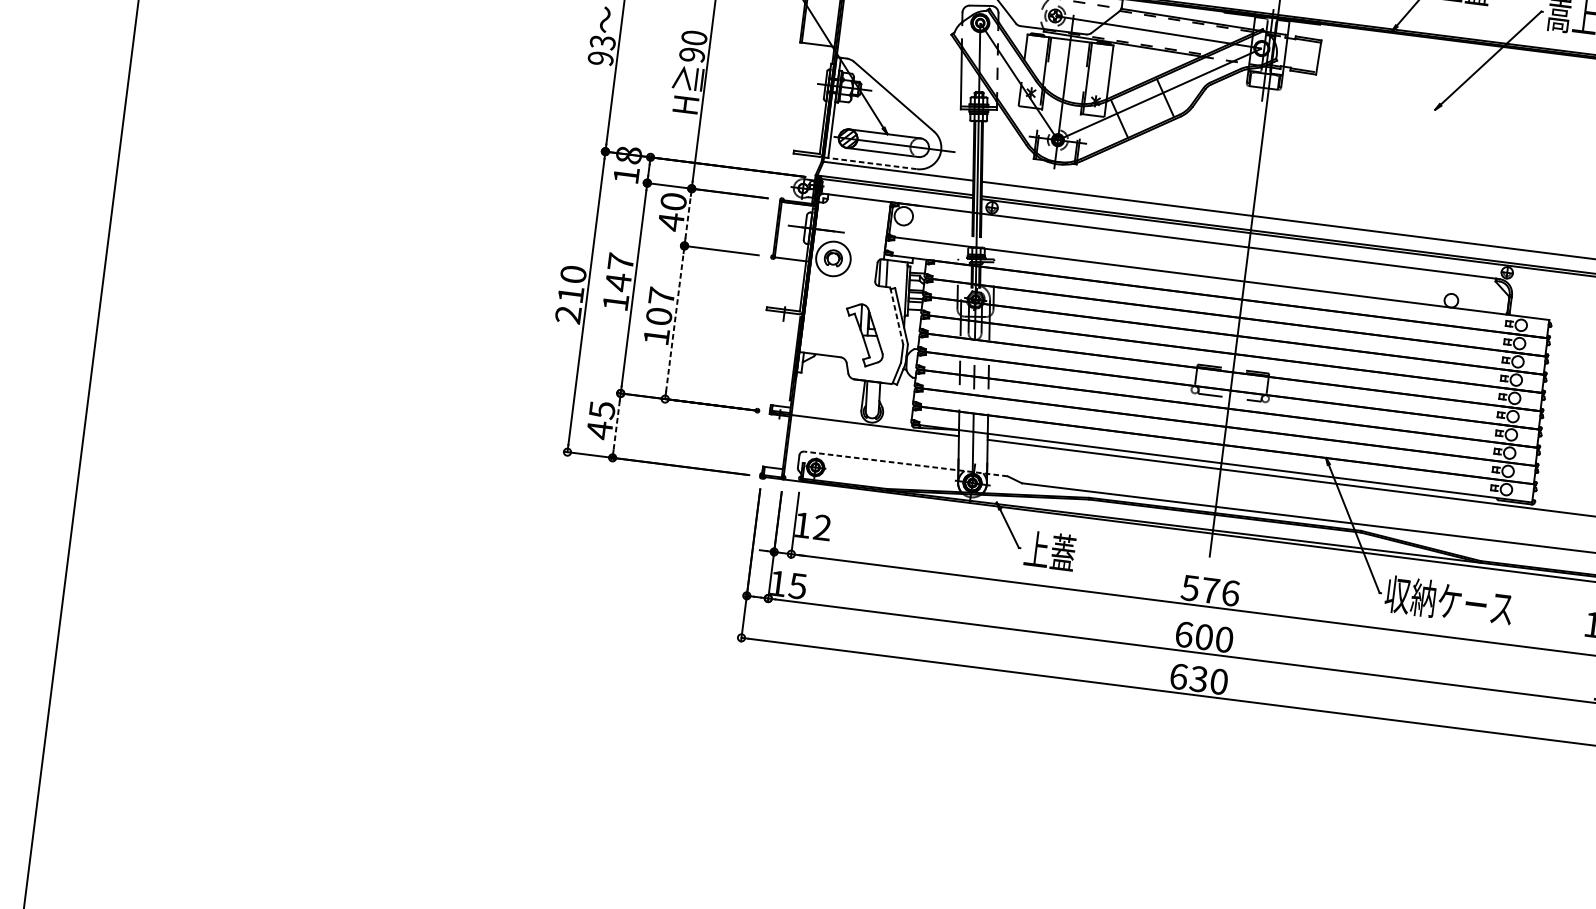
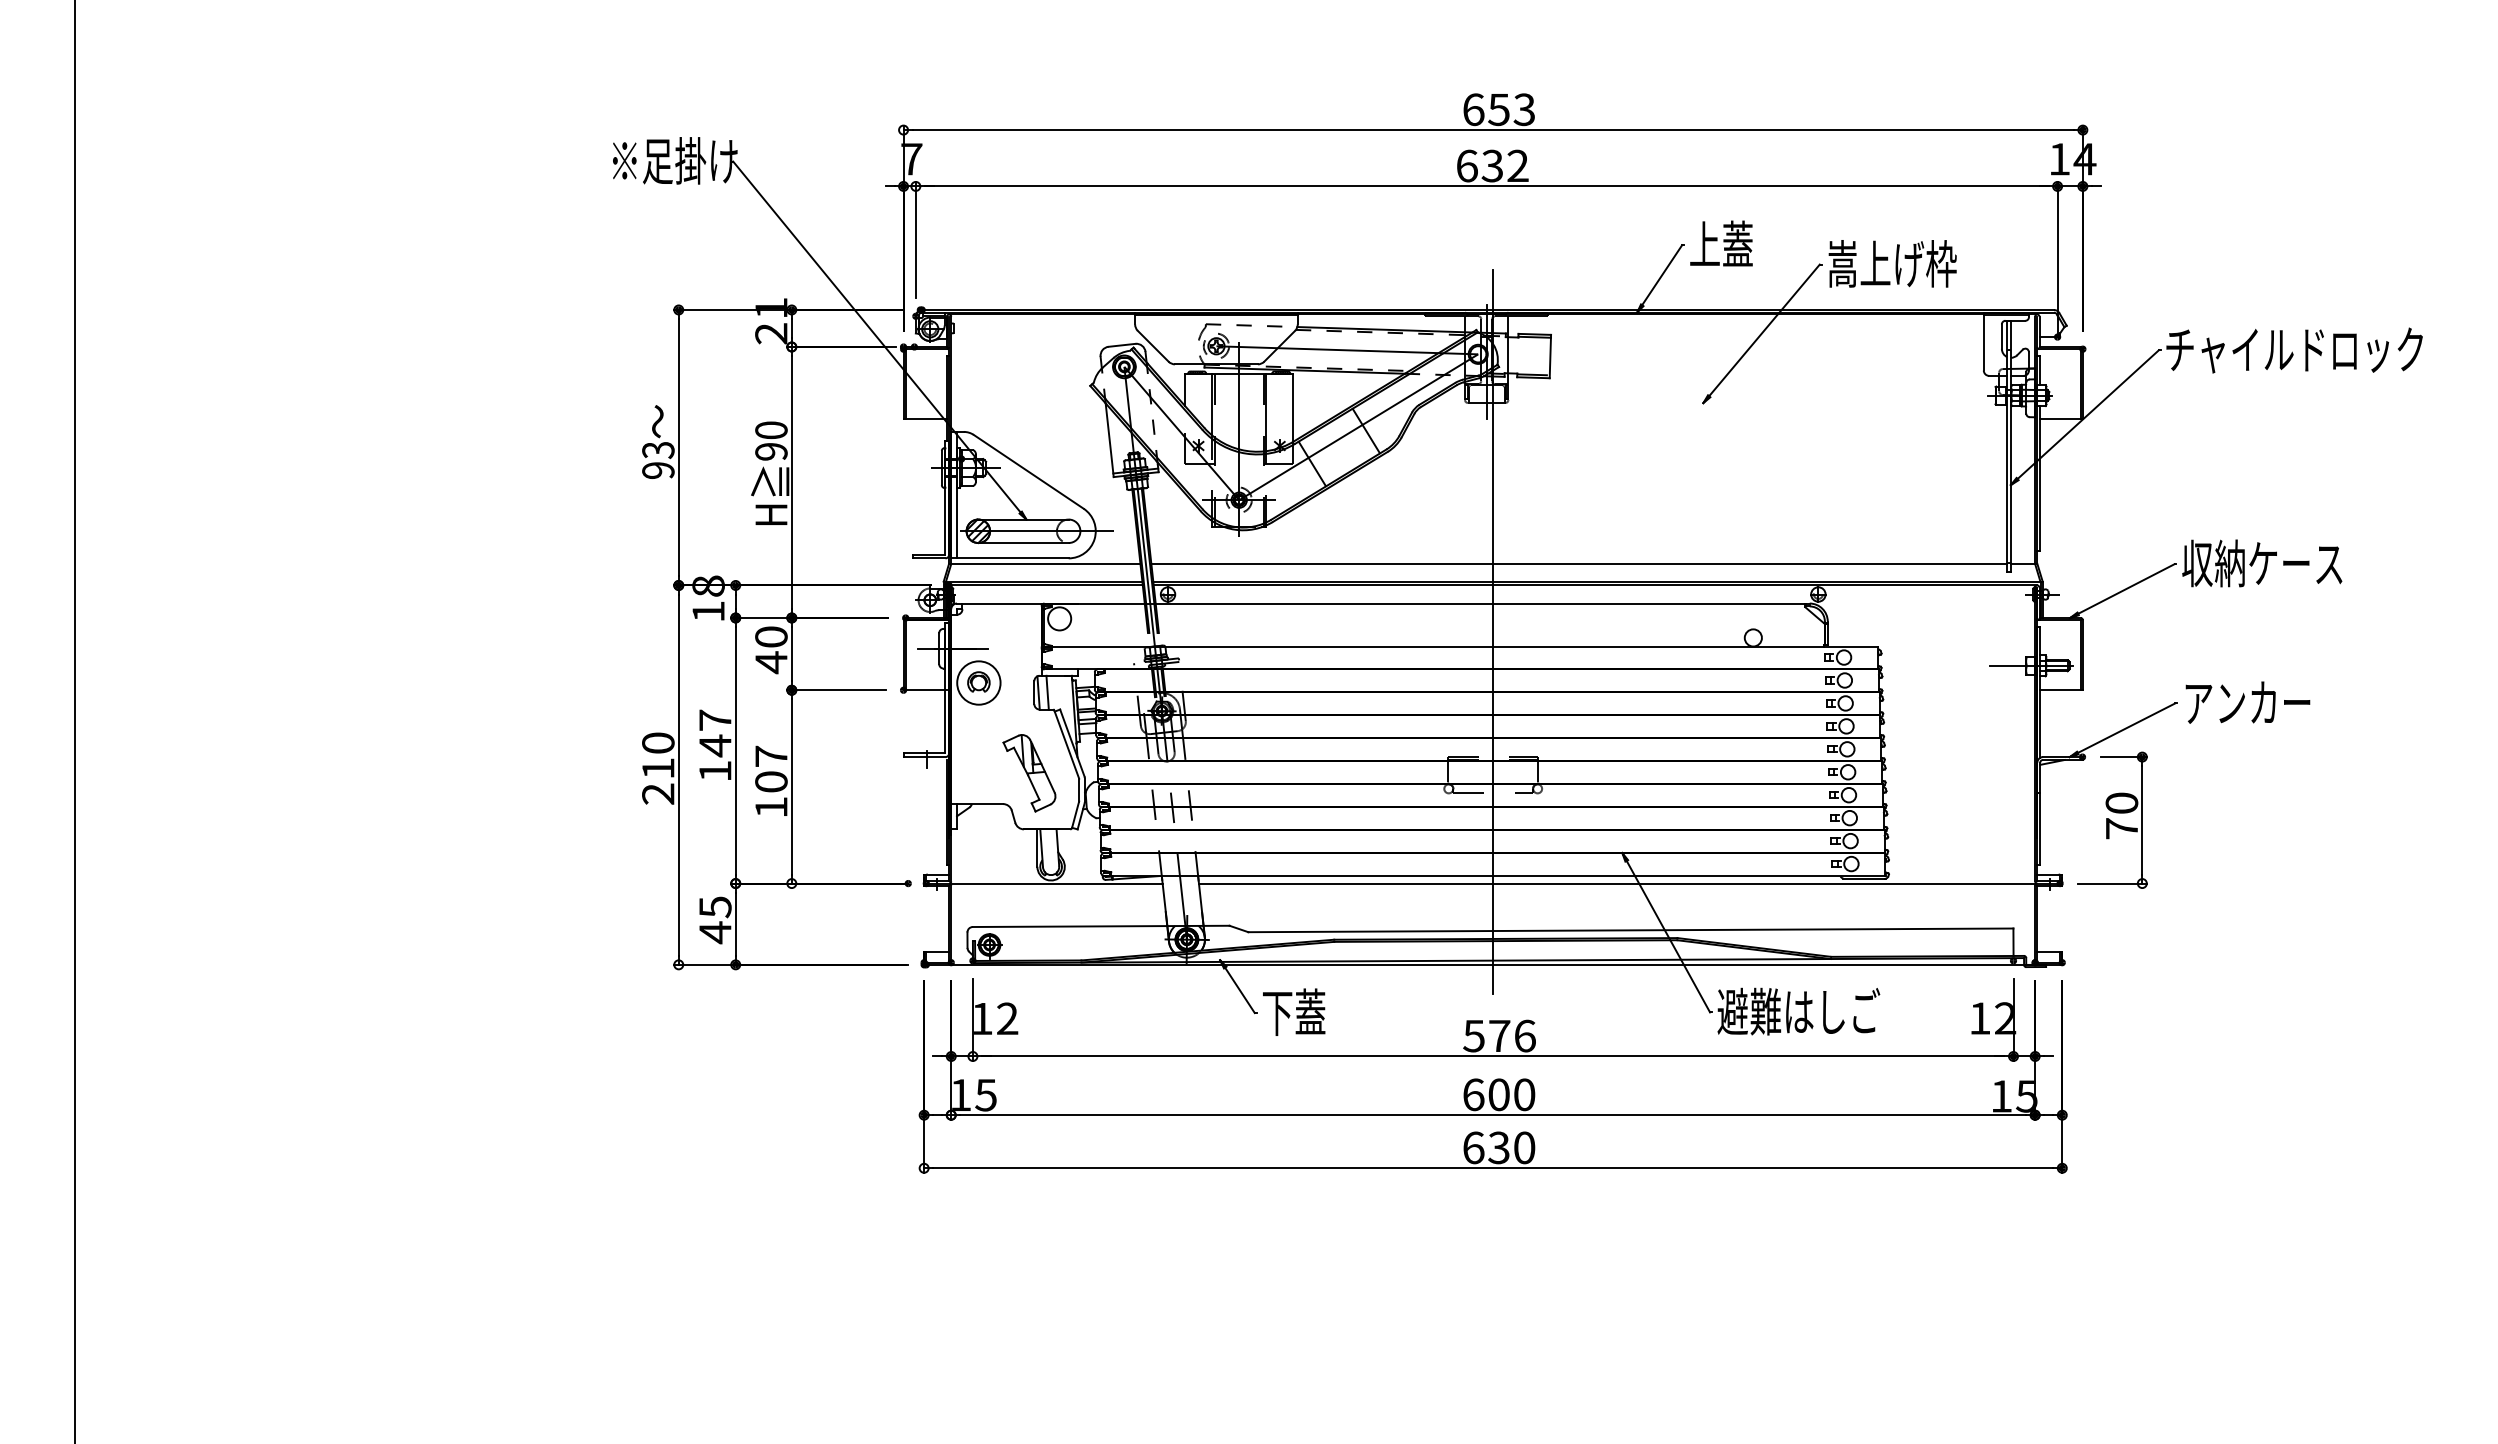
line: (870, 163) -> (1009, 558), dashed -> solid
line: (687, 216) -> (791, 653), dashed -> solid
line: (896, 316) -> (1066, 744), dashed -> solid
line: (674, 322) -> (791, 786), dashed -> solid
line: (616, 425) -> (735, 924), dashed -> solid
line: (905, 463) -> (1100, 926), dashed -> solid
text: (1036, 549) -> (1277, 1012), 上蓋 -> 下蓋
text: (1449, 601) -> (1798, 1011), 収納ケース -> 避難はしご

